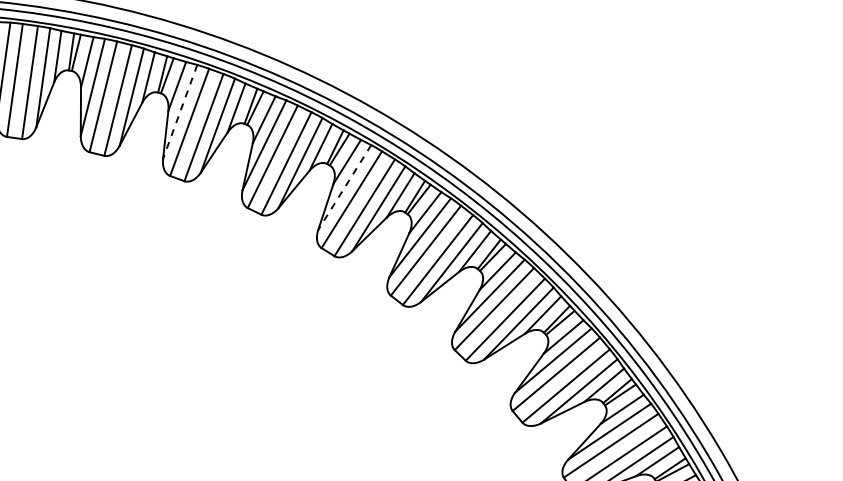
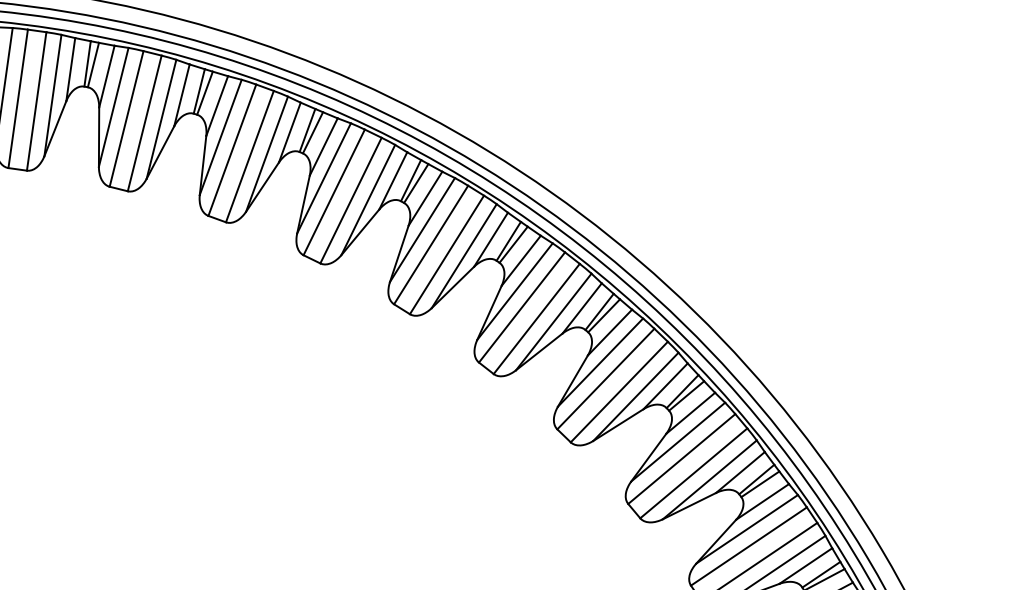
line: (180, 112) -> (221, 138), dashed -> solid
line: (344, 187) -> (422, 230), dashed -> solid

